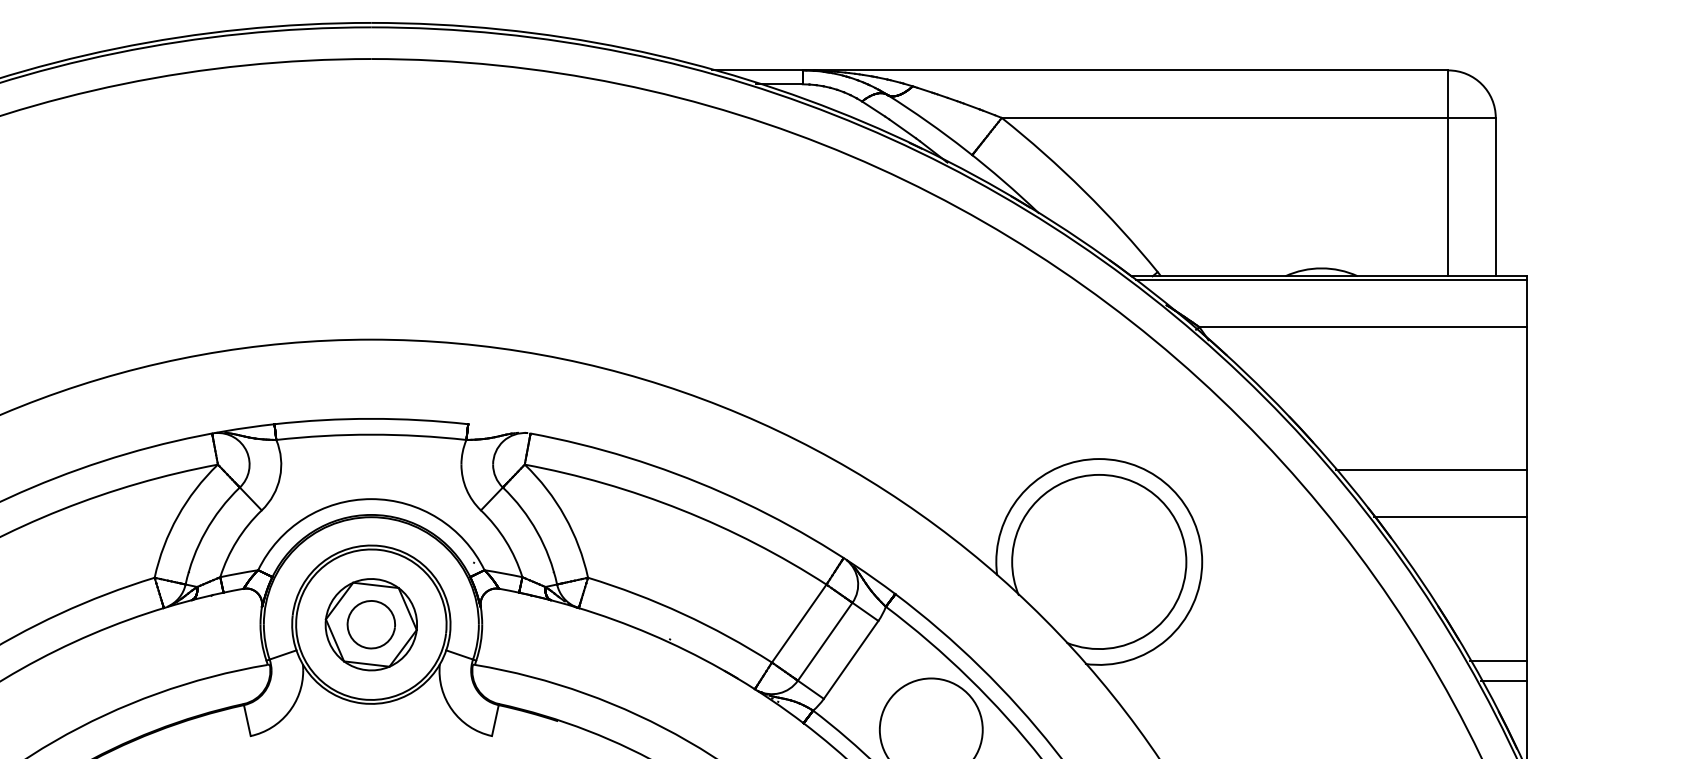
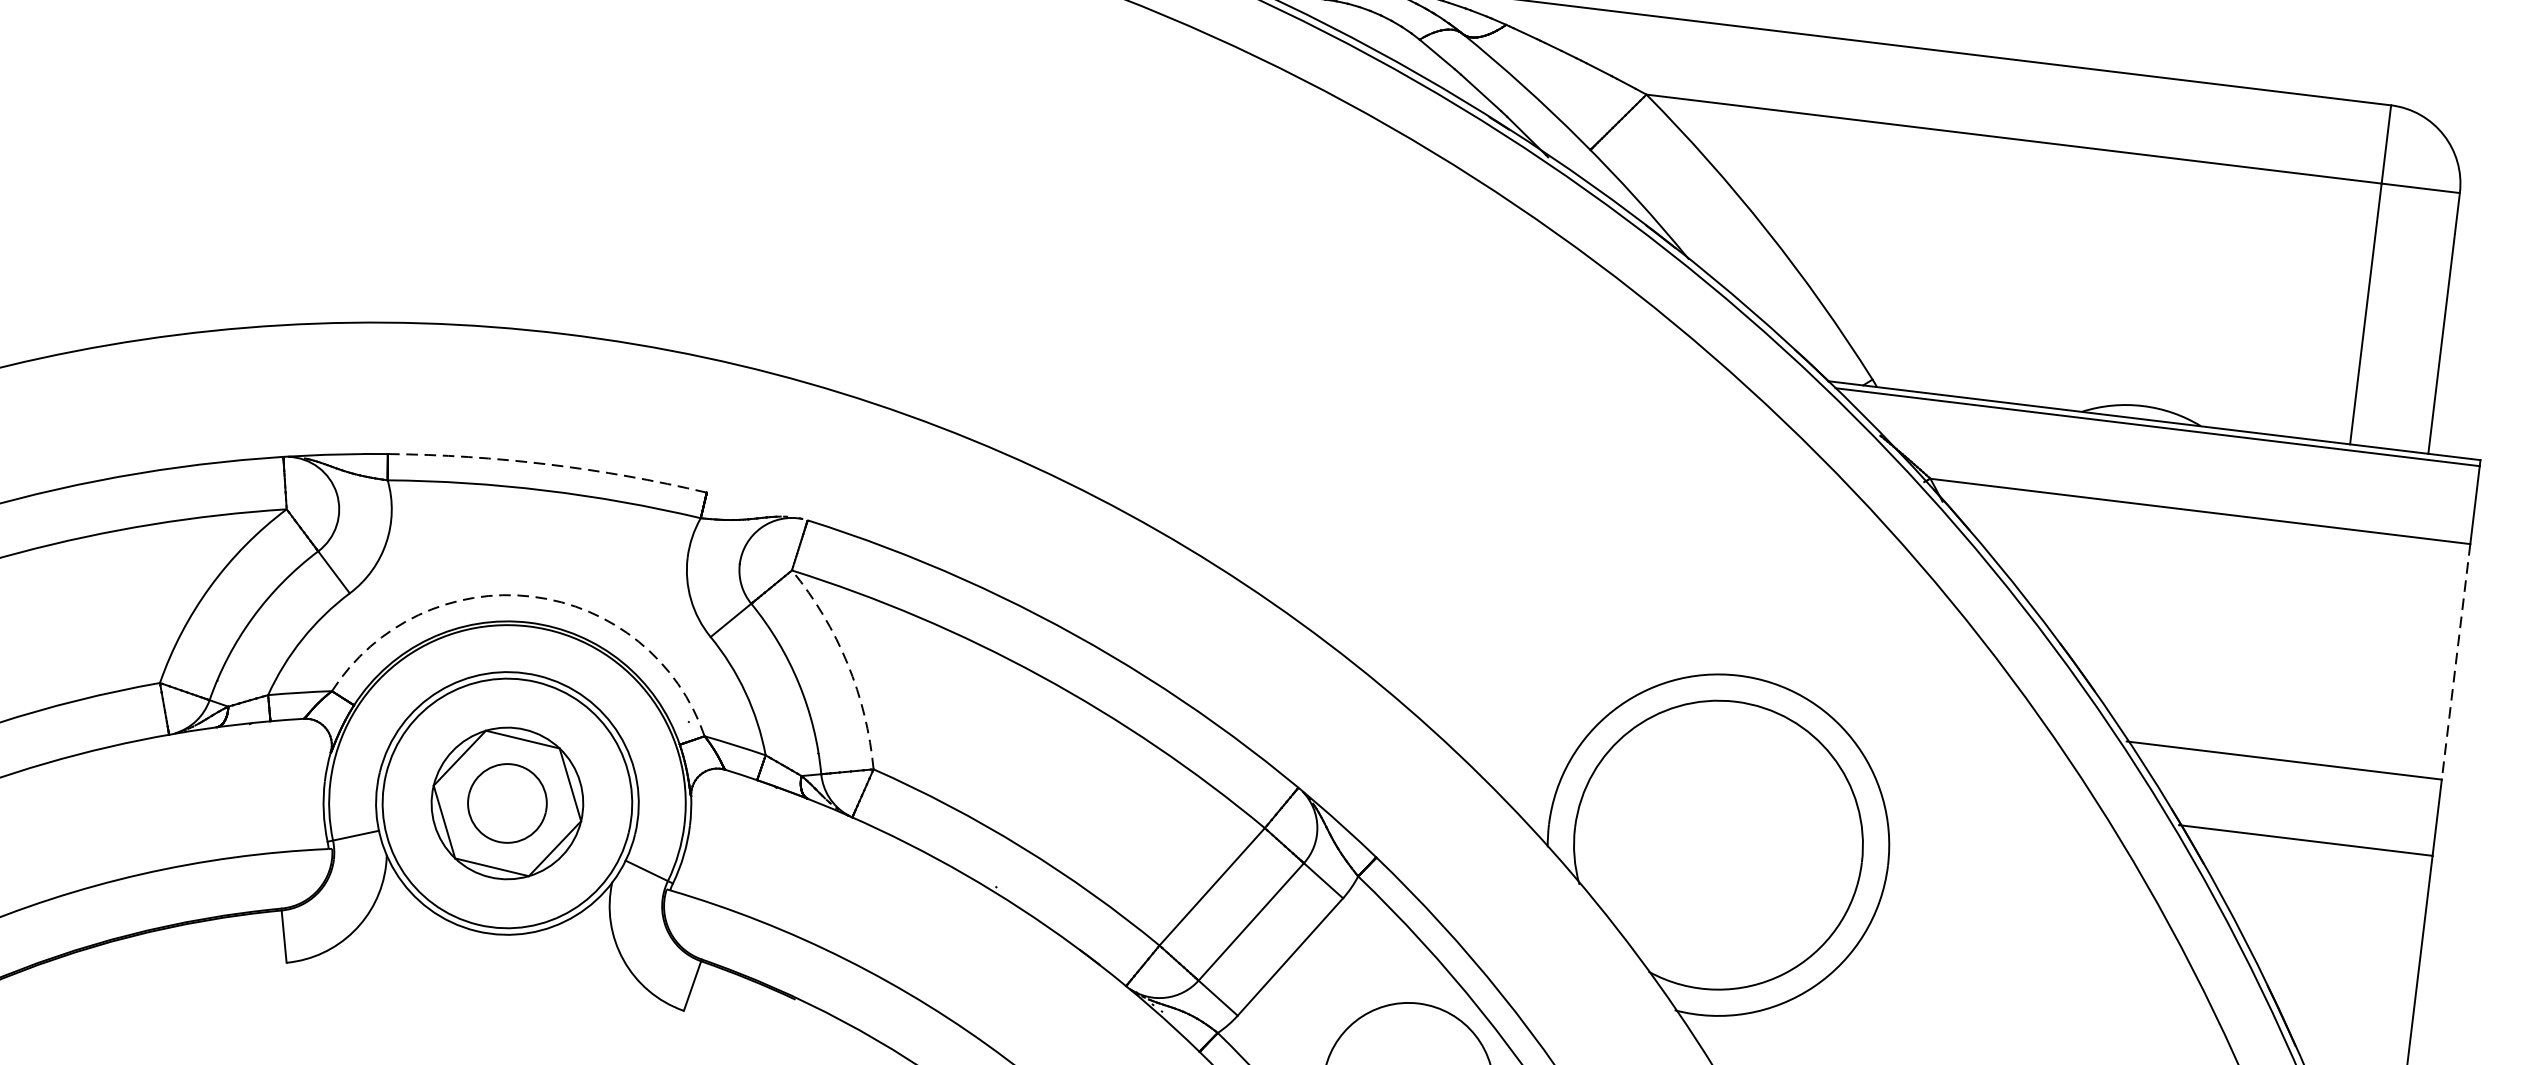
line: (1527, 398) -> (2456, 661), solid -> dashed
arc: (371, 418) -> (548, 463), solid -> dashed
arc: (371, 499) -> (532, 597), solid -> dashed
arc: (564, 516) -> (847, 663), solid -> dashed

